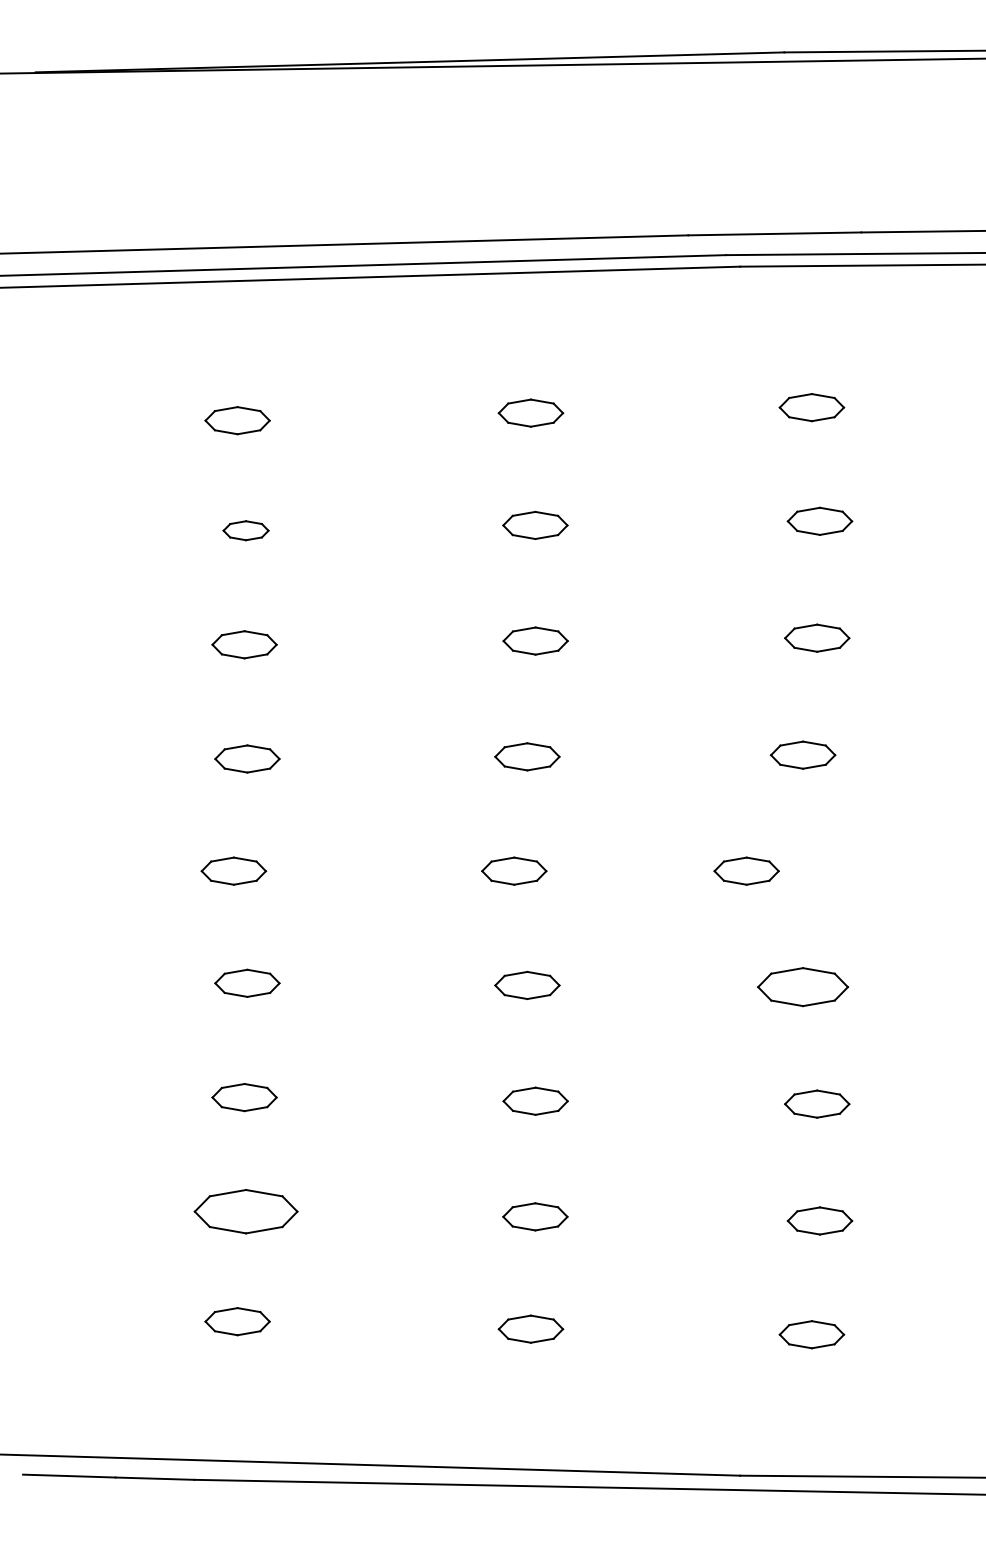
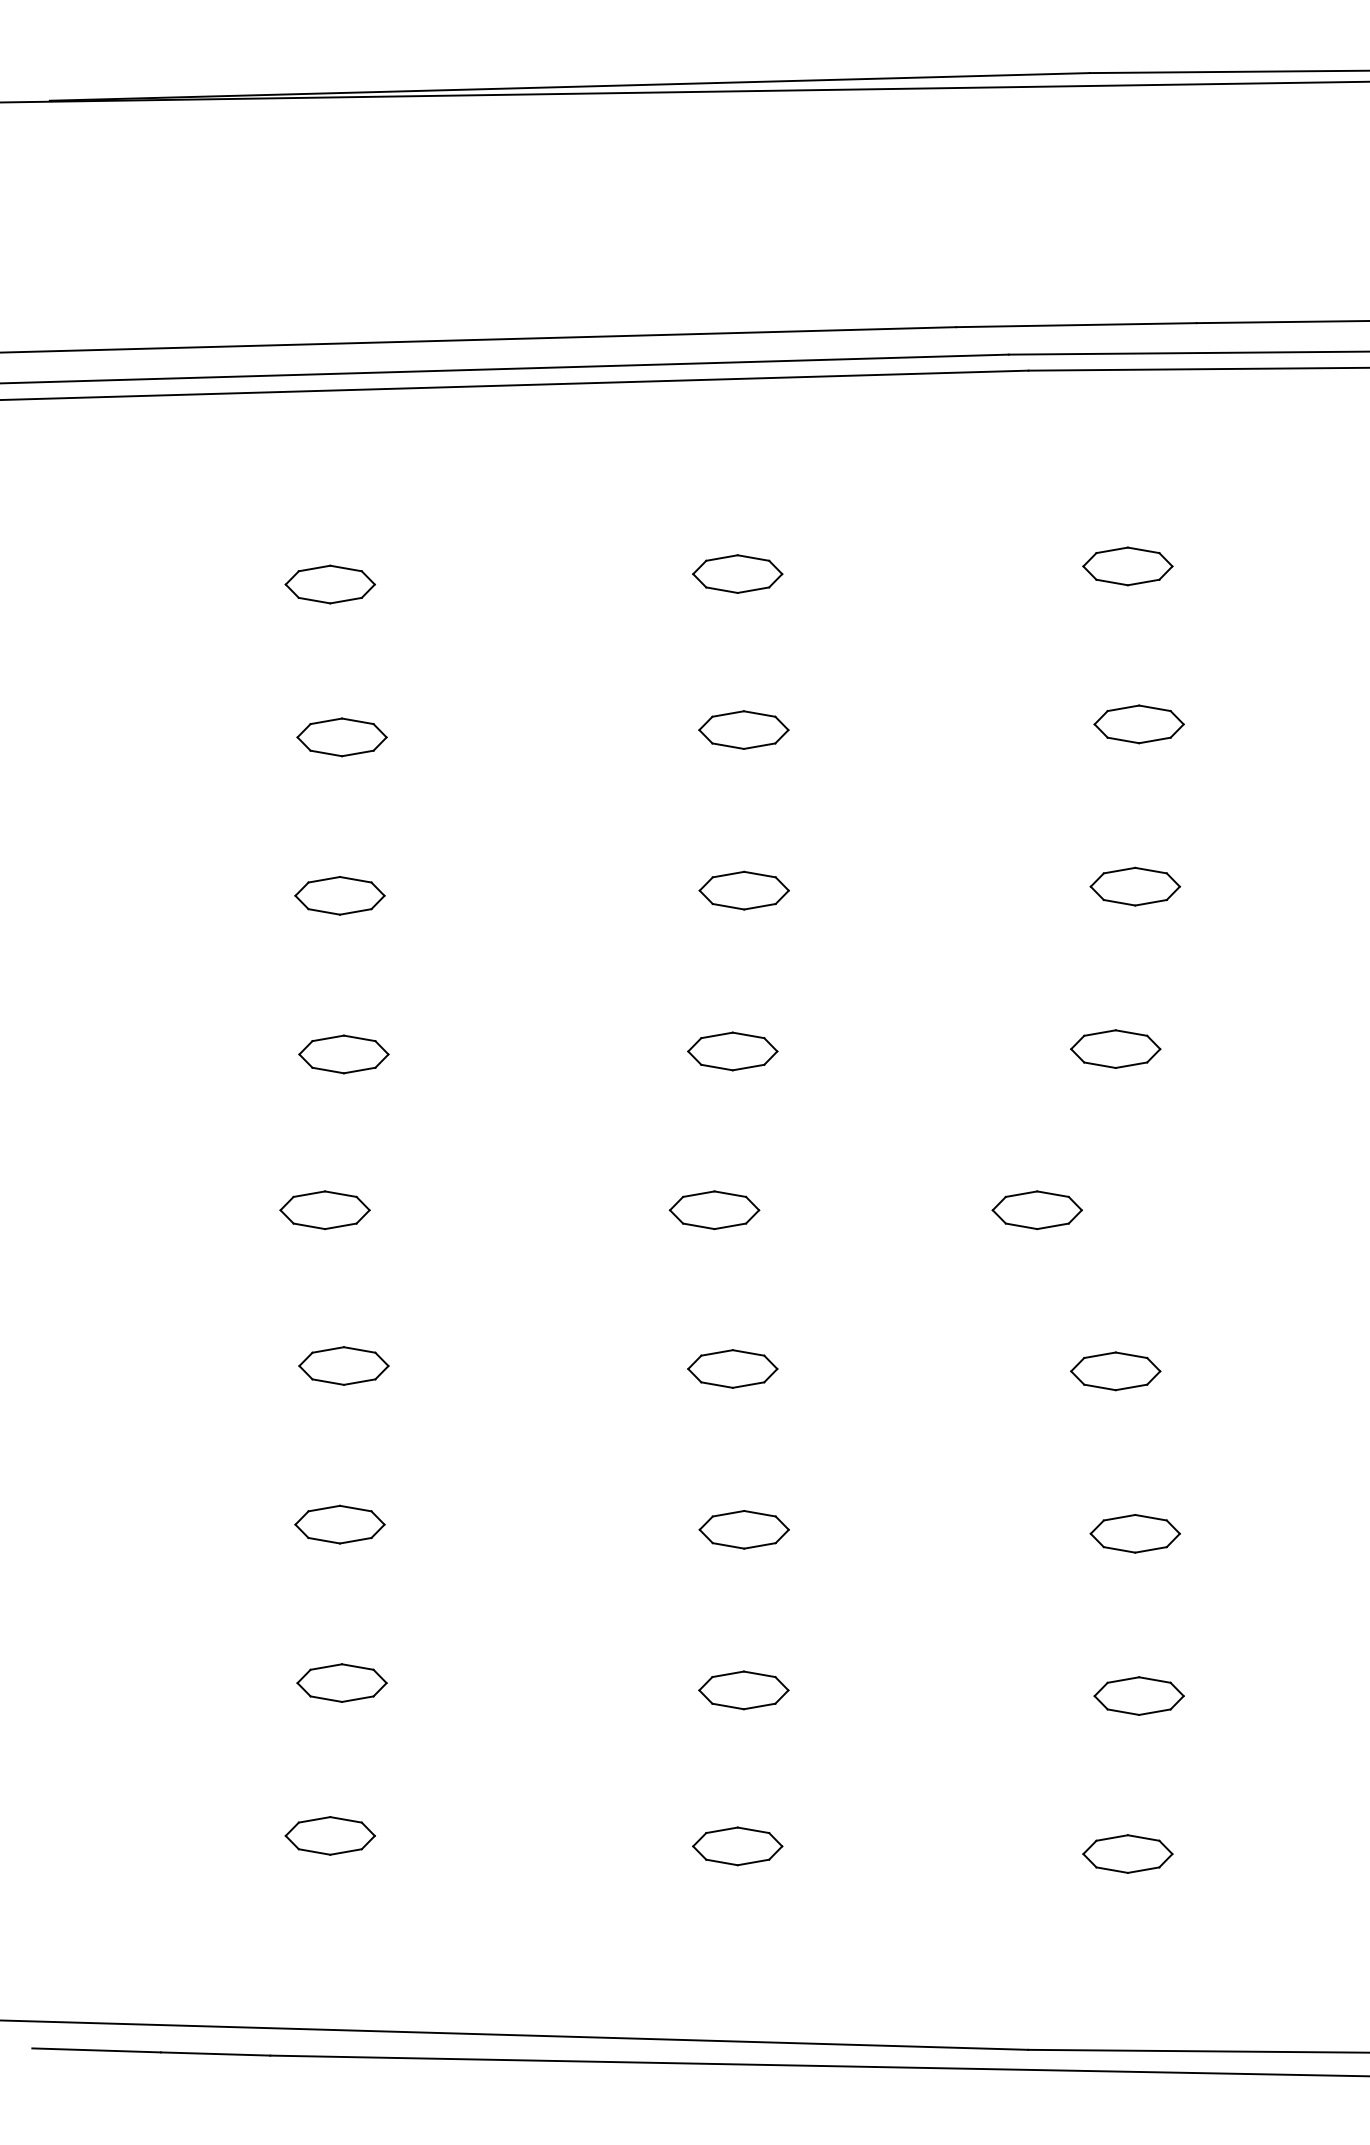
part: (245, 530) -> (341, 737), size x1.43
part: (802, 987) -> (1115, 1371), size x0.71
part: (245, 1211) -> (341, 1682), size x0.62

